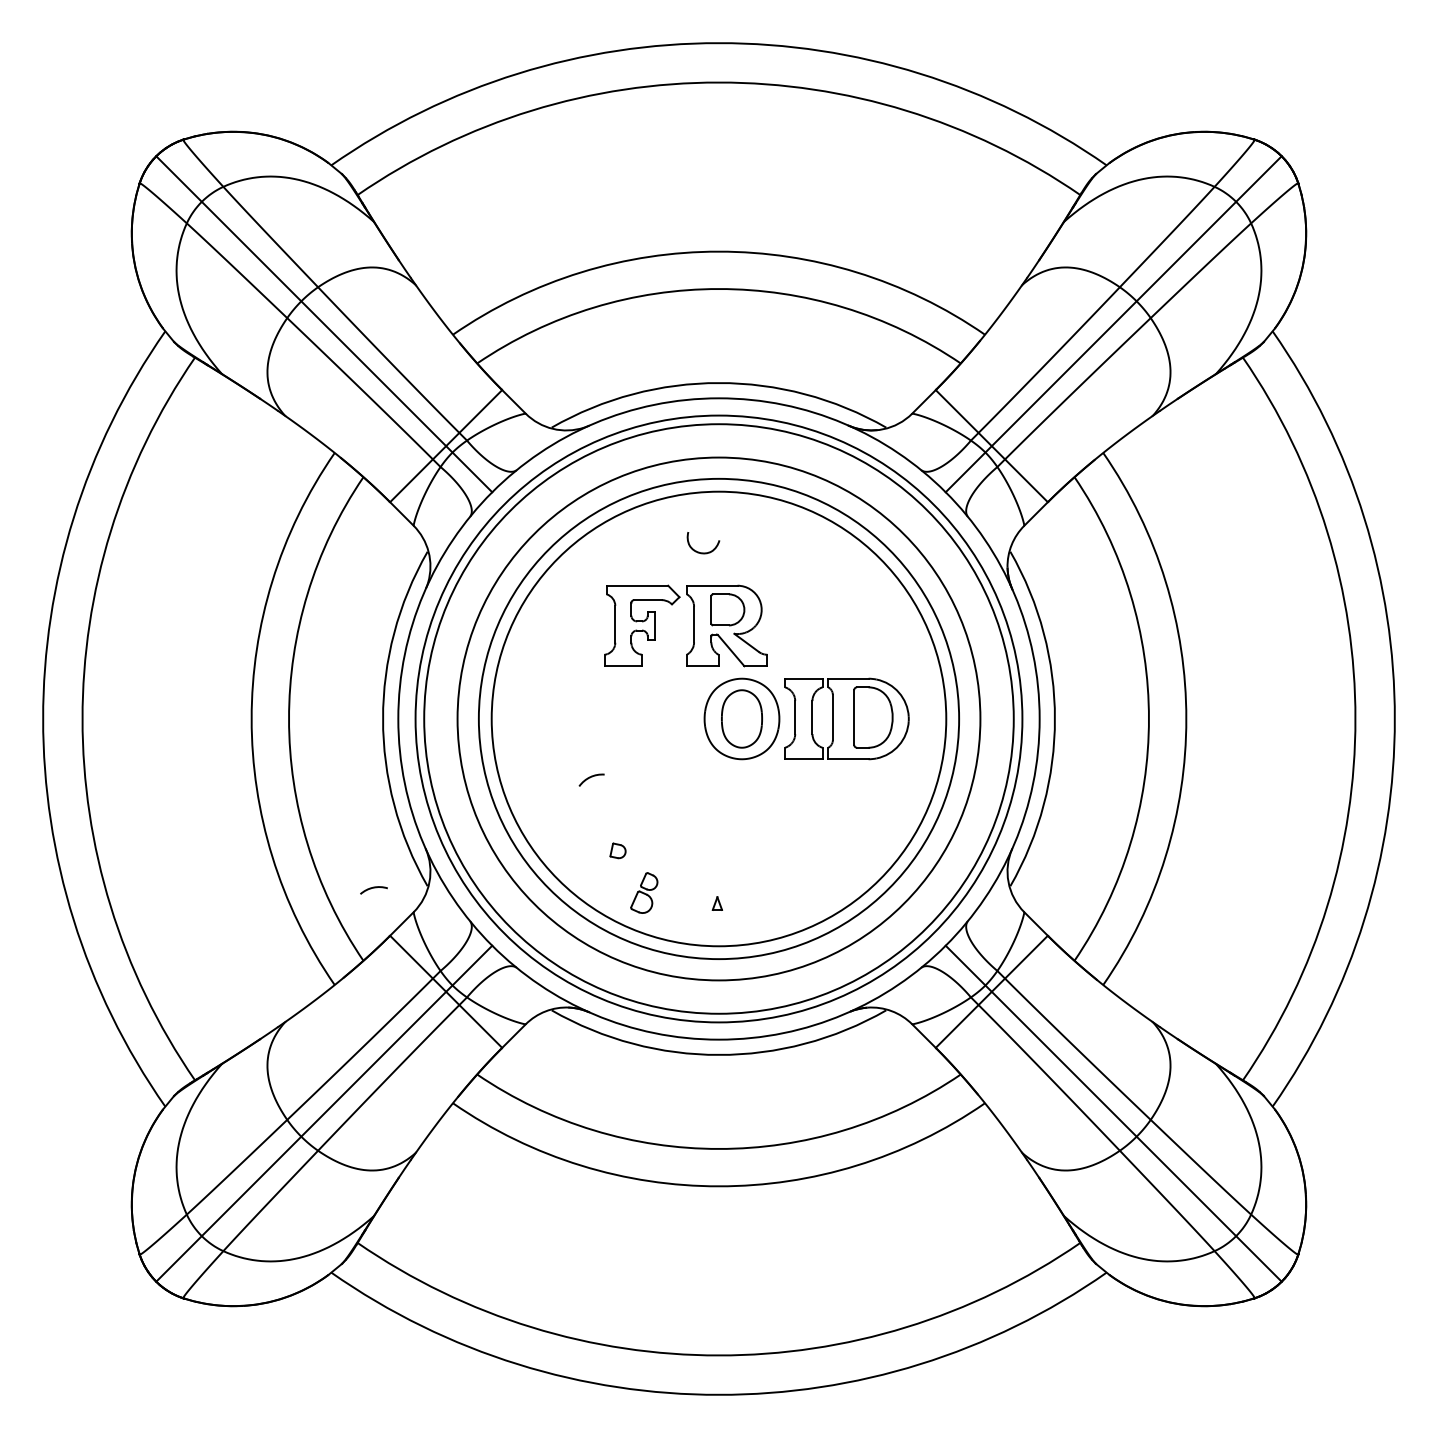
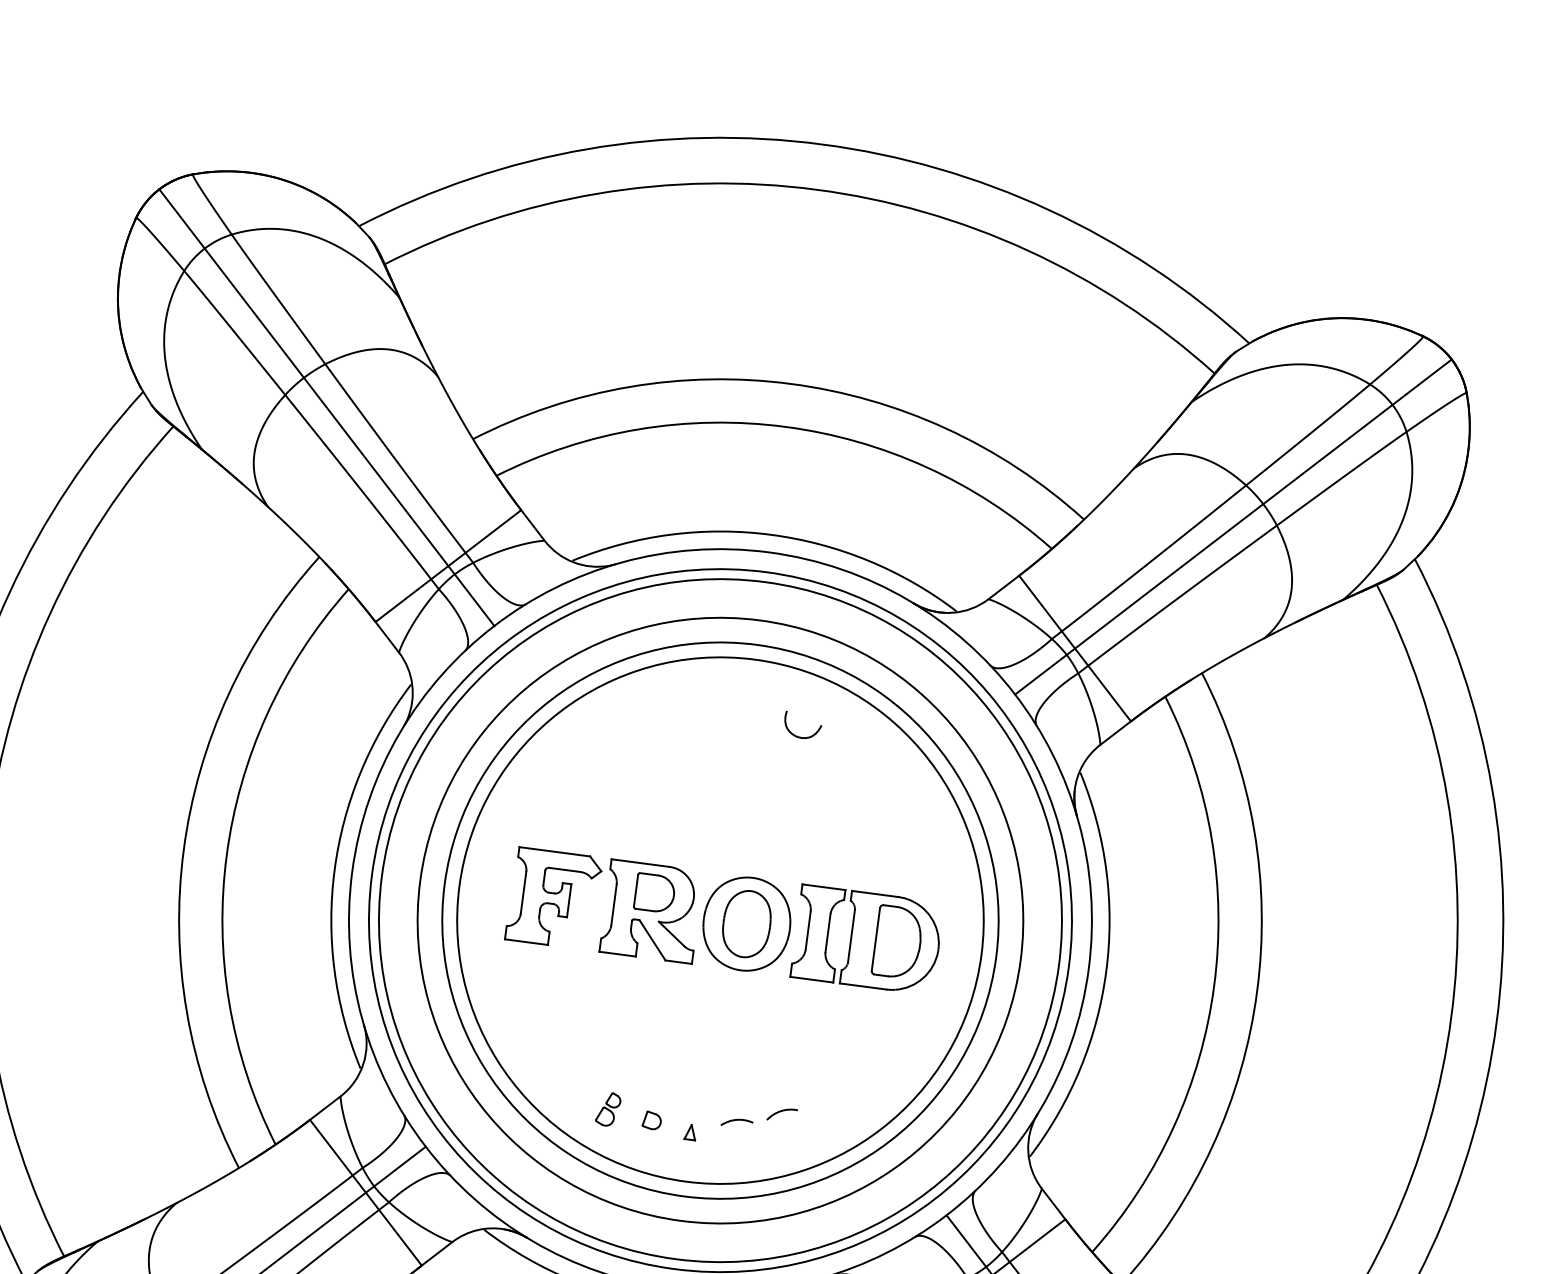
curve: (699, 551) -> (796, 735), moved
part: (693, 625) -> (613, 905), moved
arc: (590, 778) -> (781, 1112), moved
part: (617, 850) -> (651, 1120), moved
arc: (373, 888) -> (736, 1120), moved
part: (644, 893) -> (608, 1109), size x0.71

